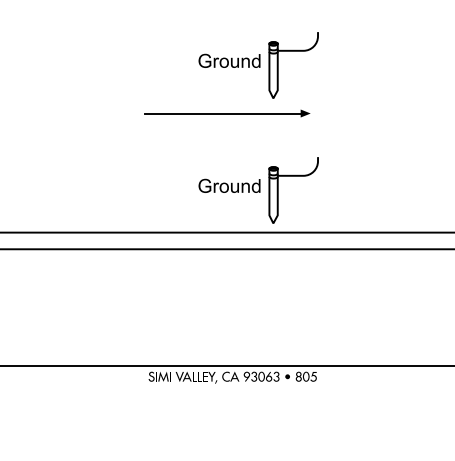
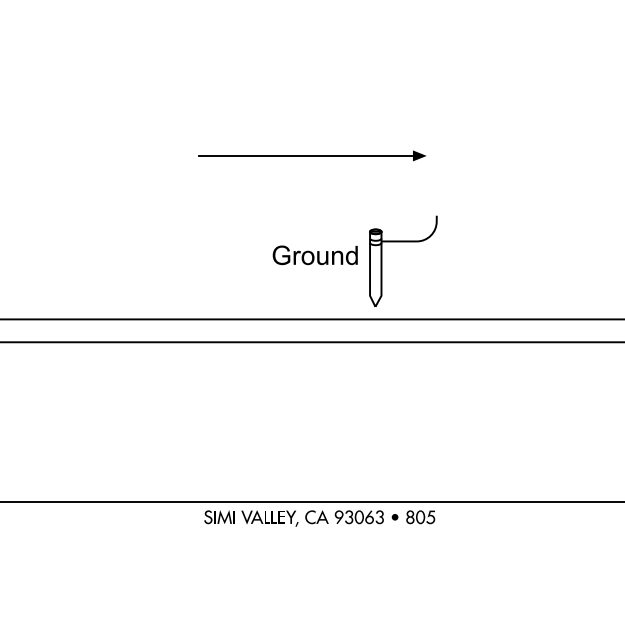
part: (258, 65) -> (355, 90), removed

